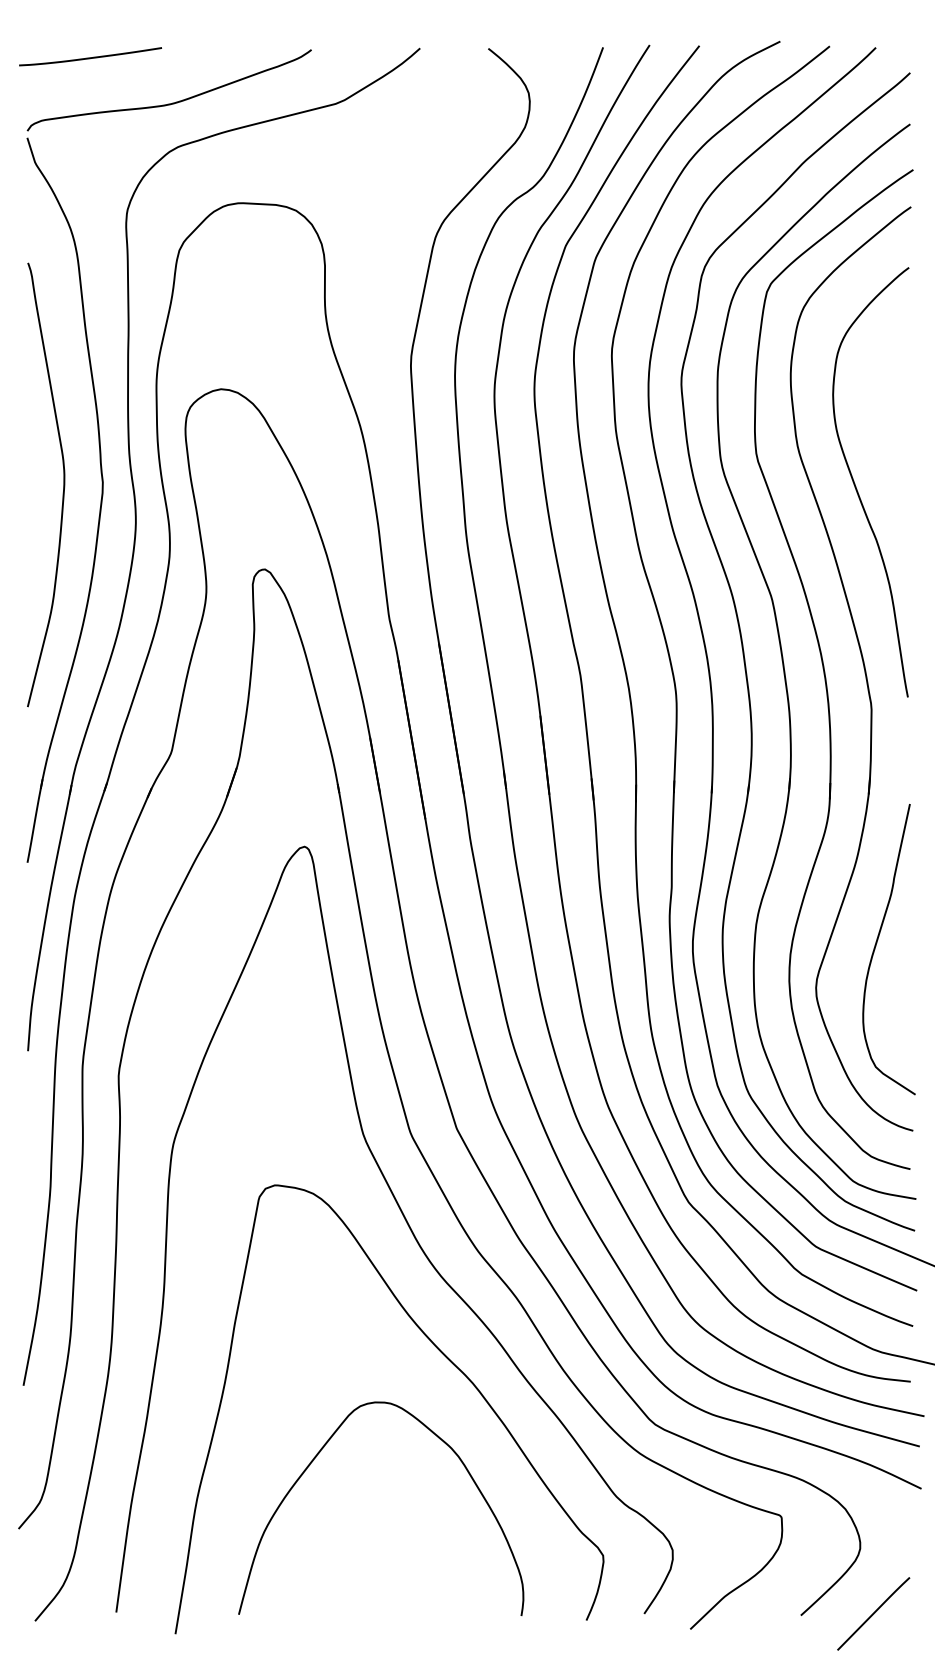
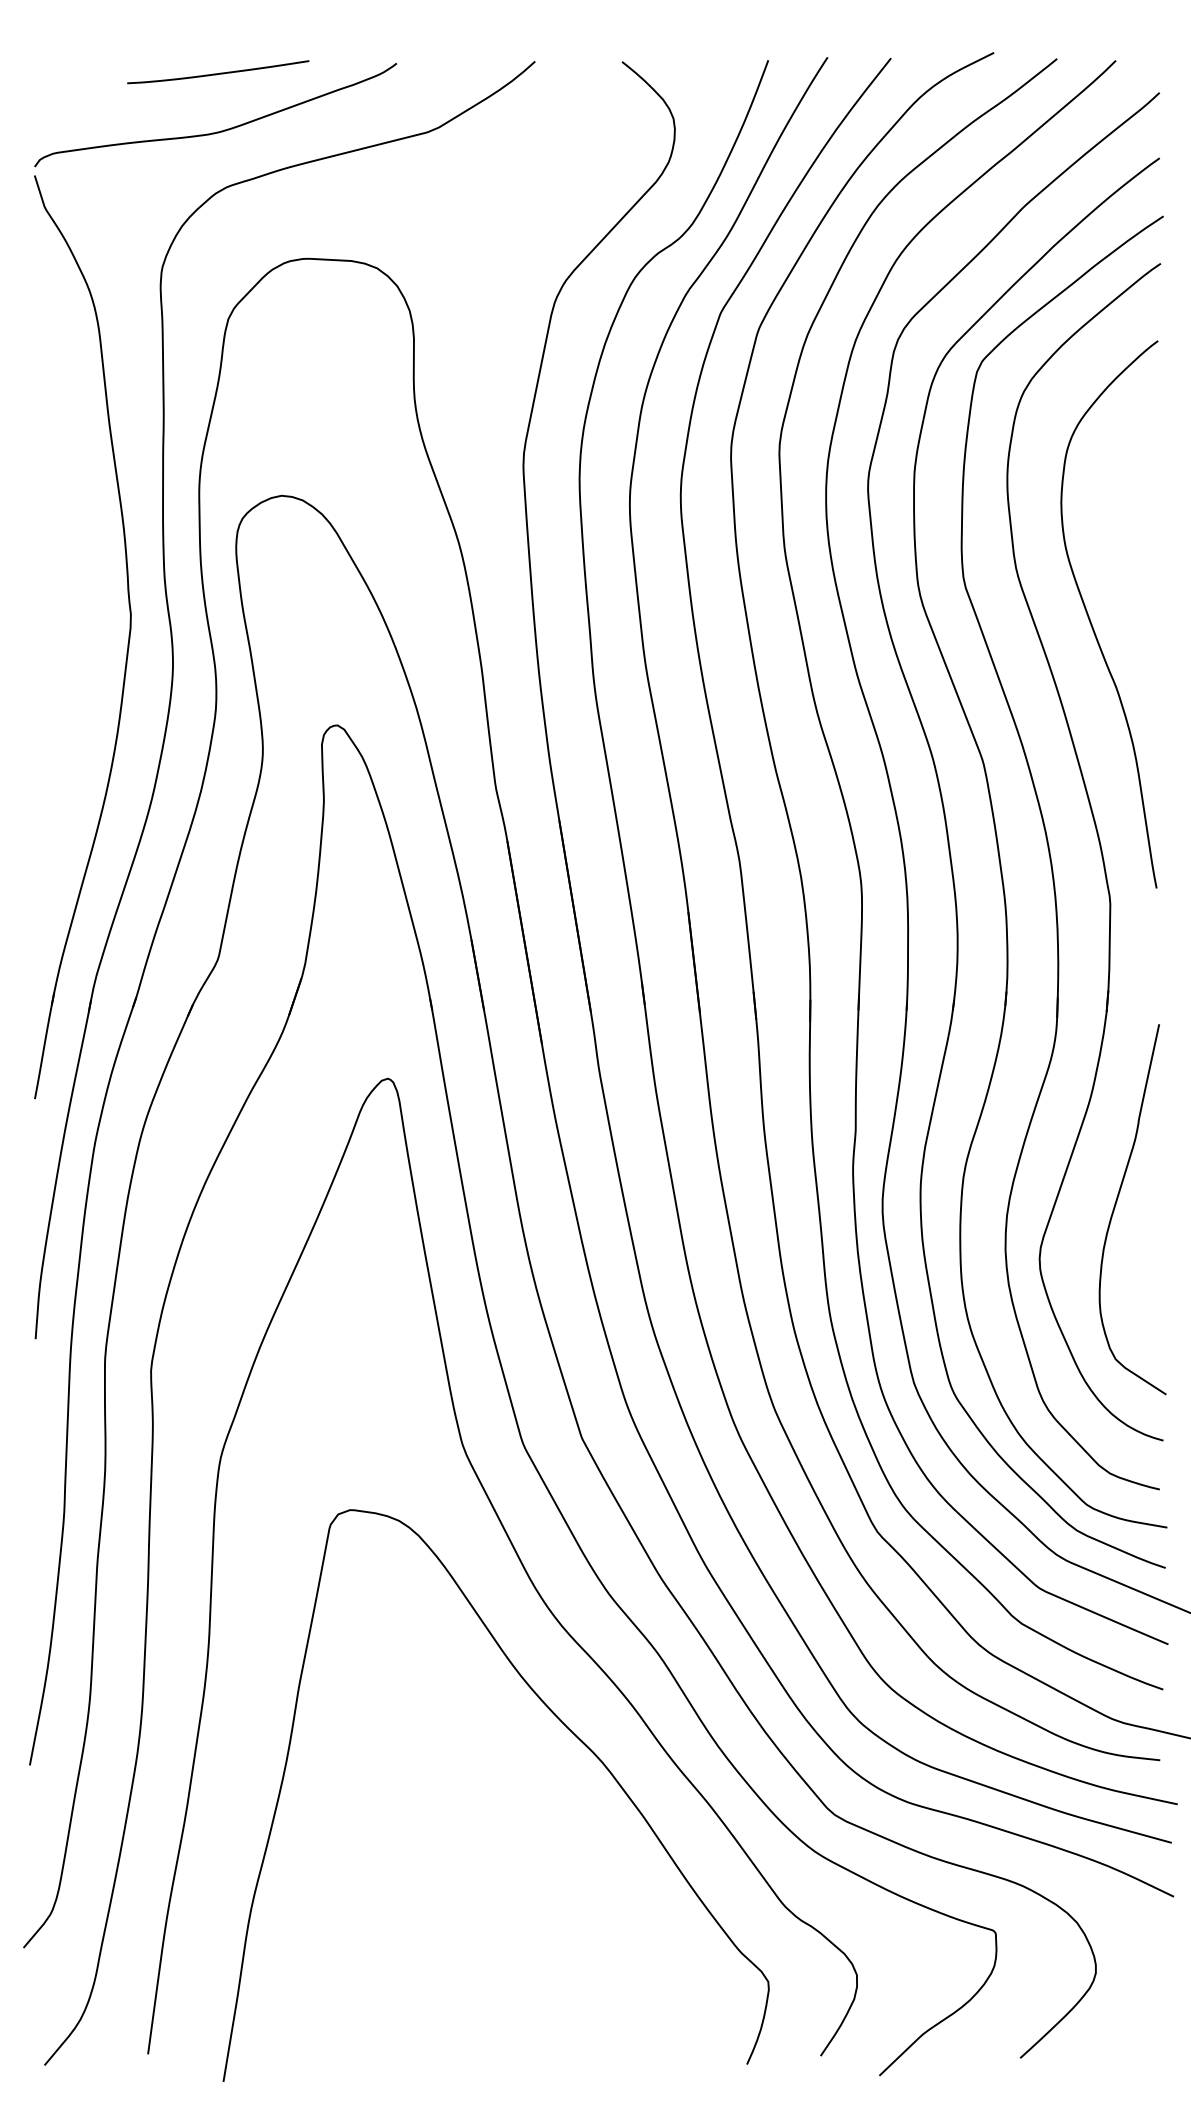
curve: (90, 57) -> (218, 73), moved
curve: (63, 484) -> (80, 617), removed
curve: (318, 1454) -> (405, 1853), removed
line: (873, 1613) -> (1112, 2055), removed

